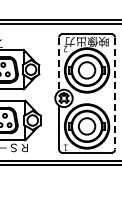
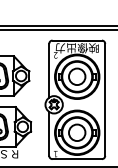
line: (59, 64) -> (49, 70), dashed -> solid
line: (115, 93) -> (105, 99), dashed -> solid

